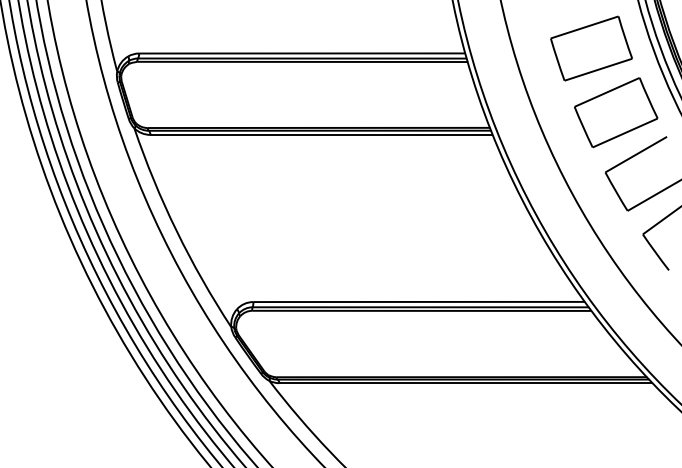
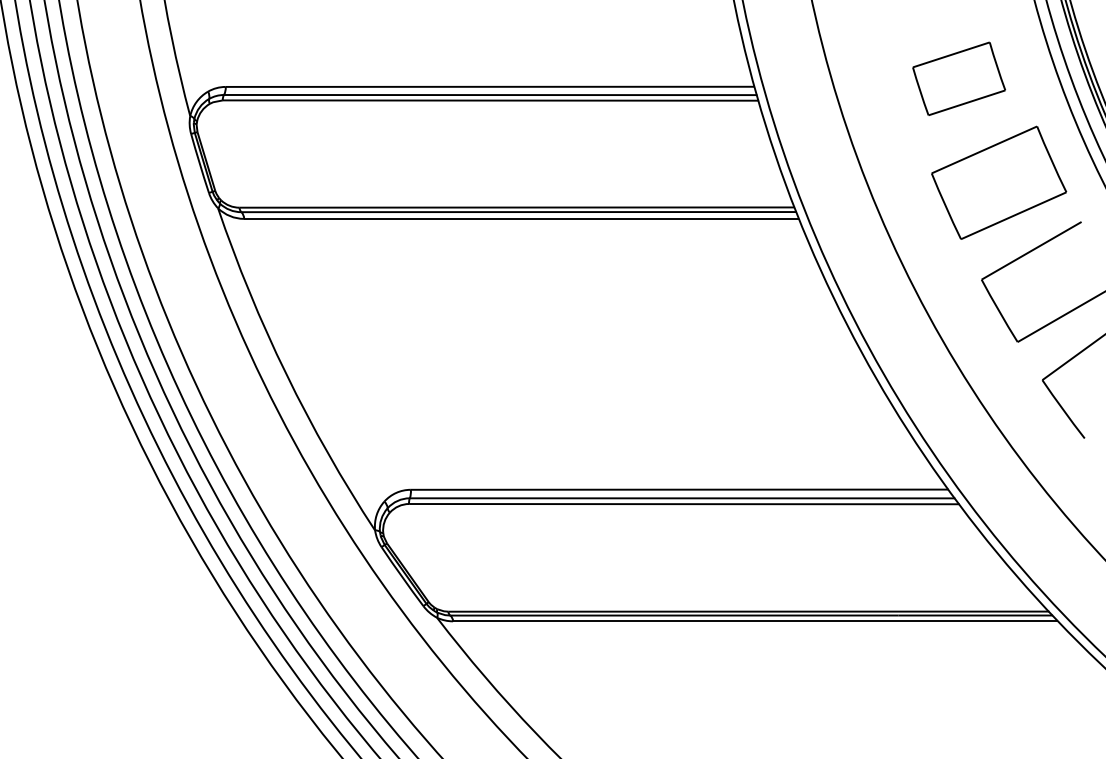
part: (591, 48) -> (959, 78), size x0.7

